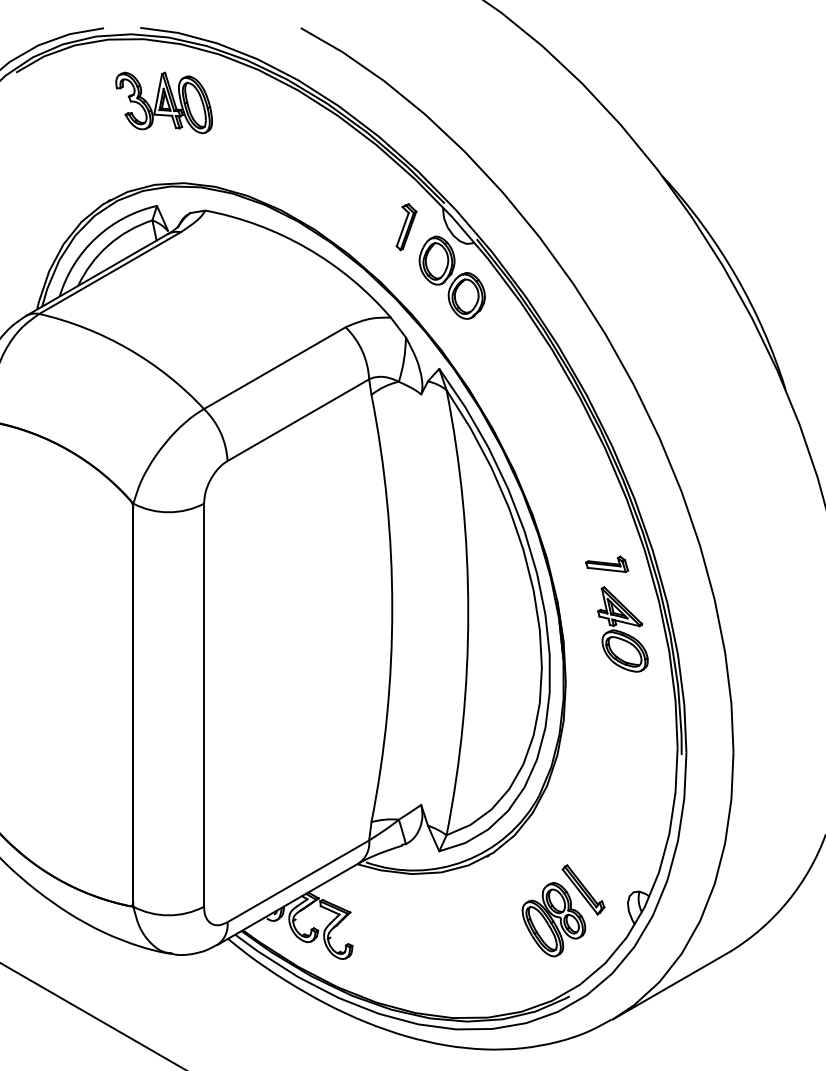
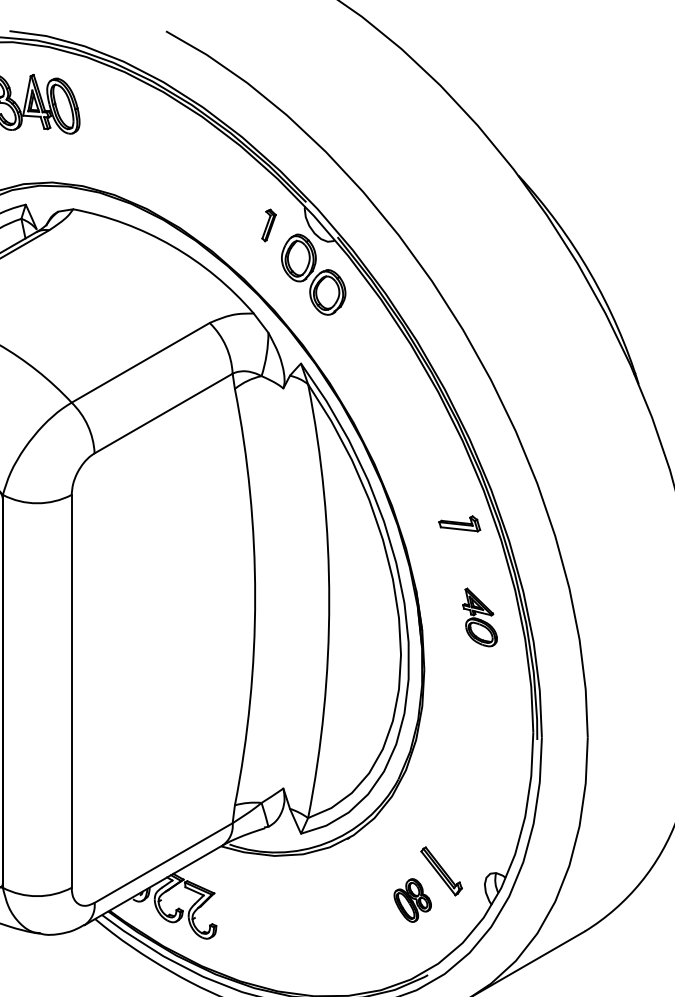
part: (406, 227) -> (269, 225), size x0.7
part: (607, 564) -> (460, 523), moved
part: (622, 629) -> (479, 617), size x0.7
part: (553, 919) -> (412, 900), size x0.6

